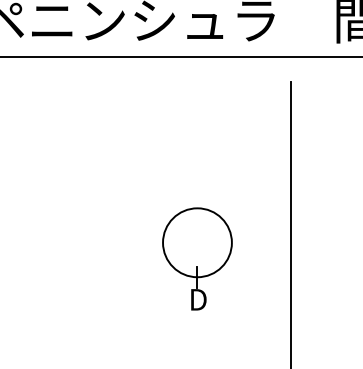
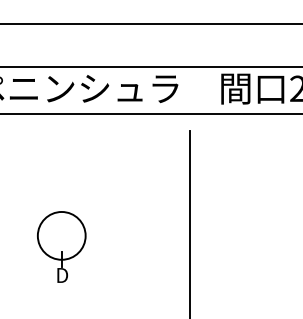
part: (197, 258) -> (61, 246), moved

